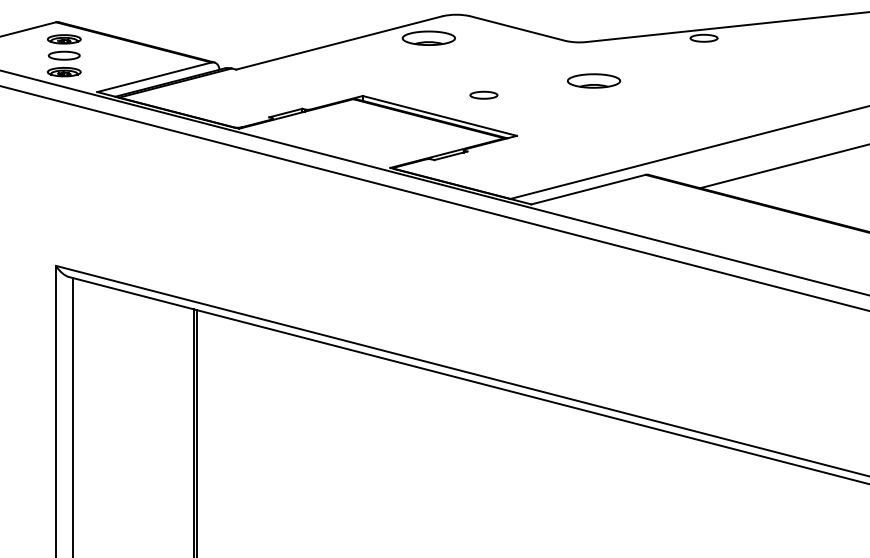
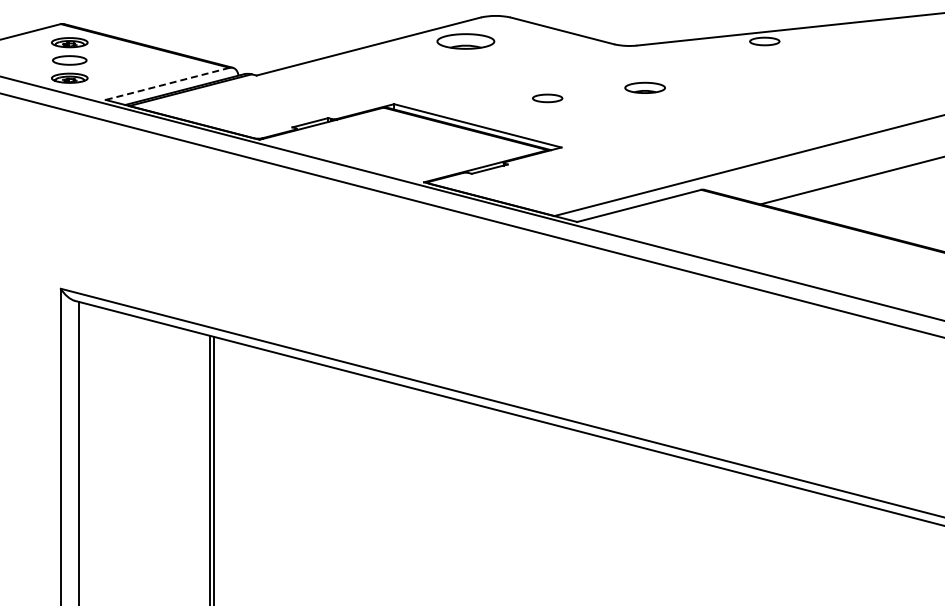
line: (154, 77) -> (167, 84), solid -> dashed
part: (593, 80) -> (644, 87), size x0.7
part: (483, 95) -> (547, 98), moved

